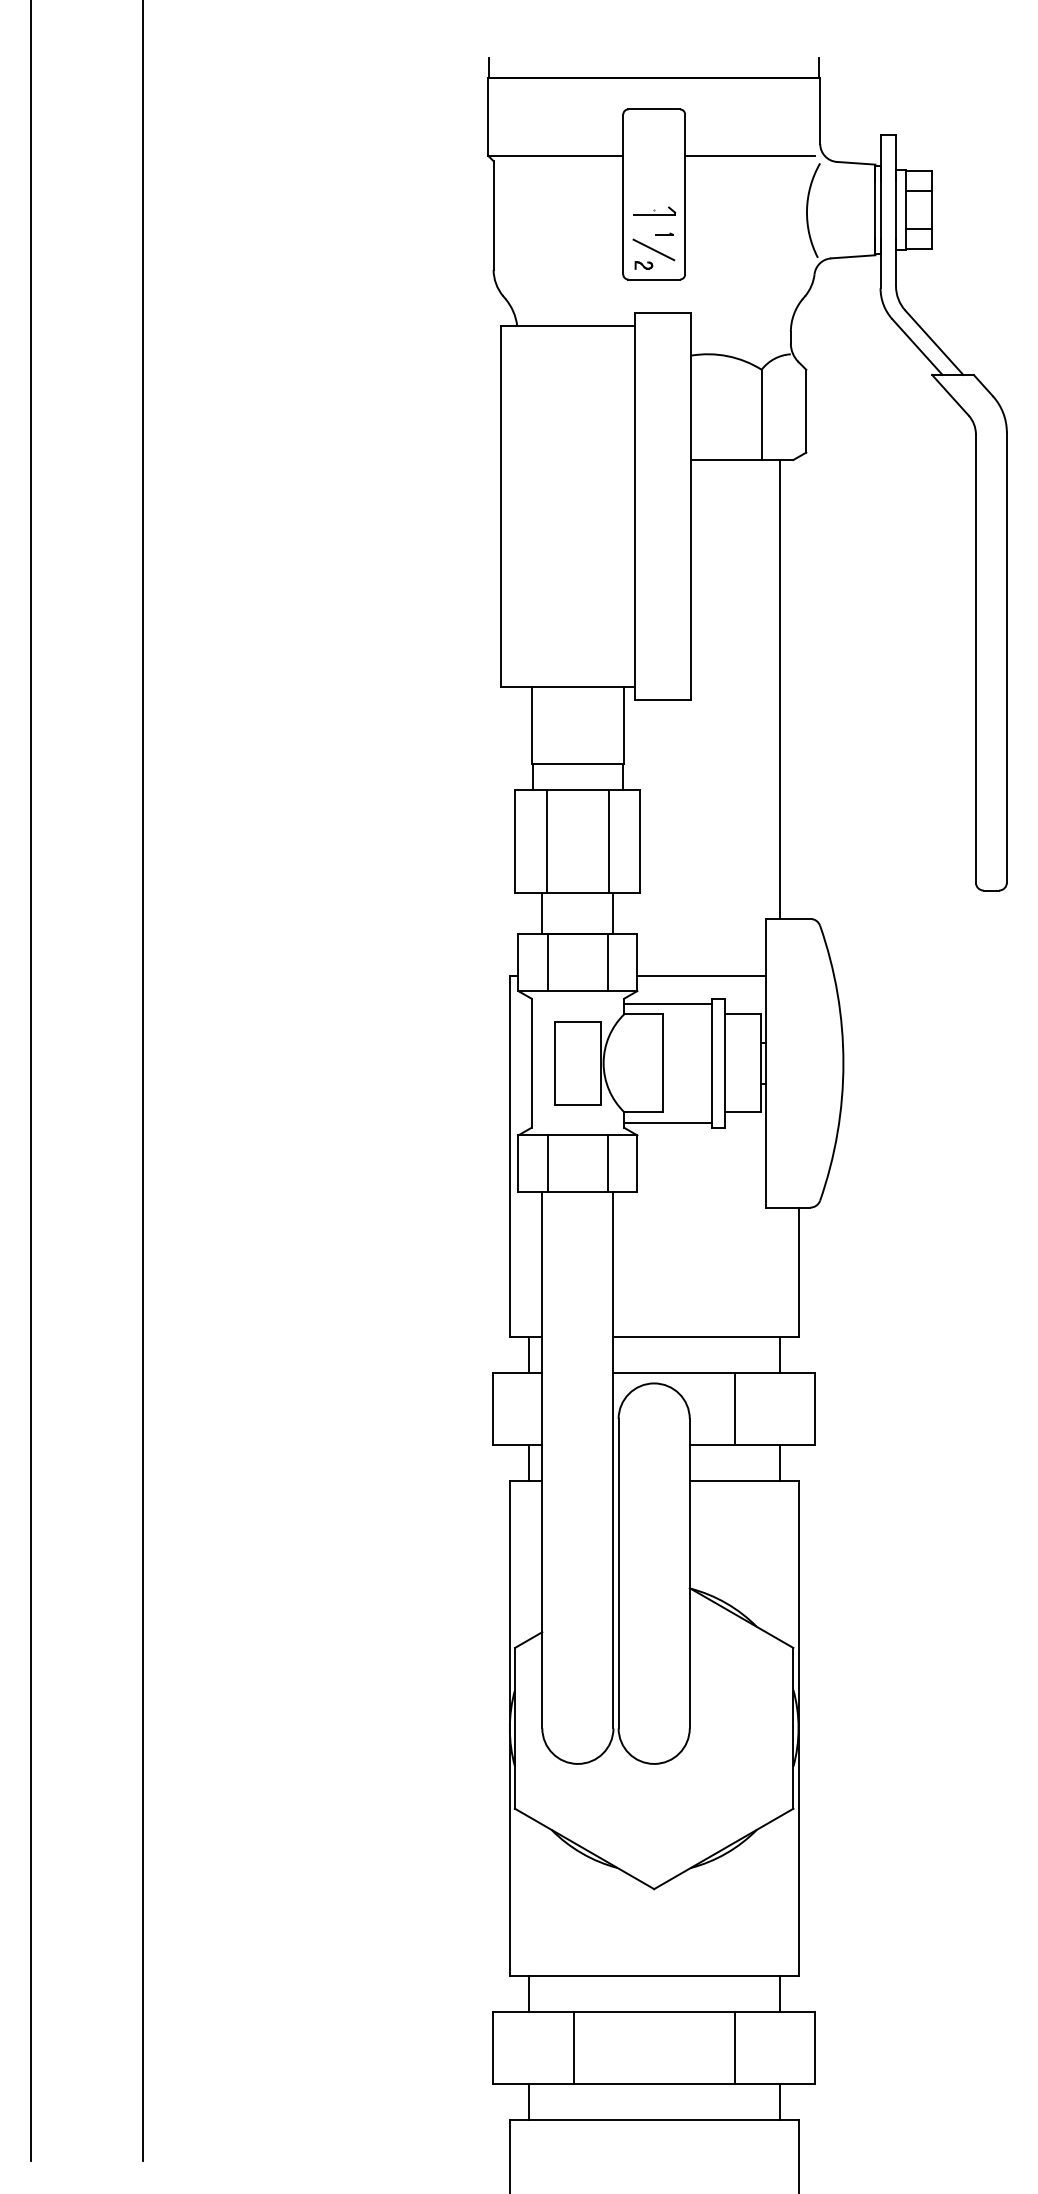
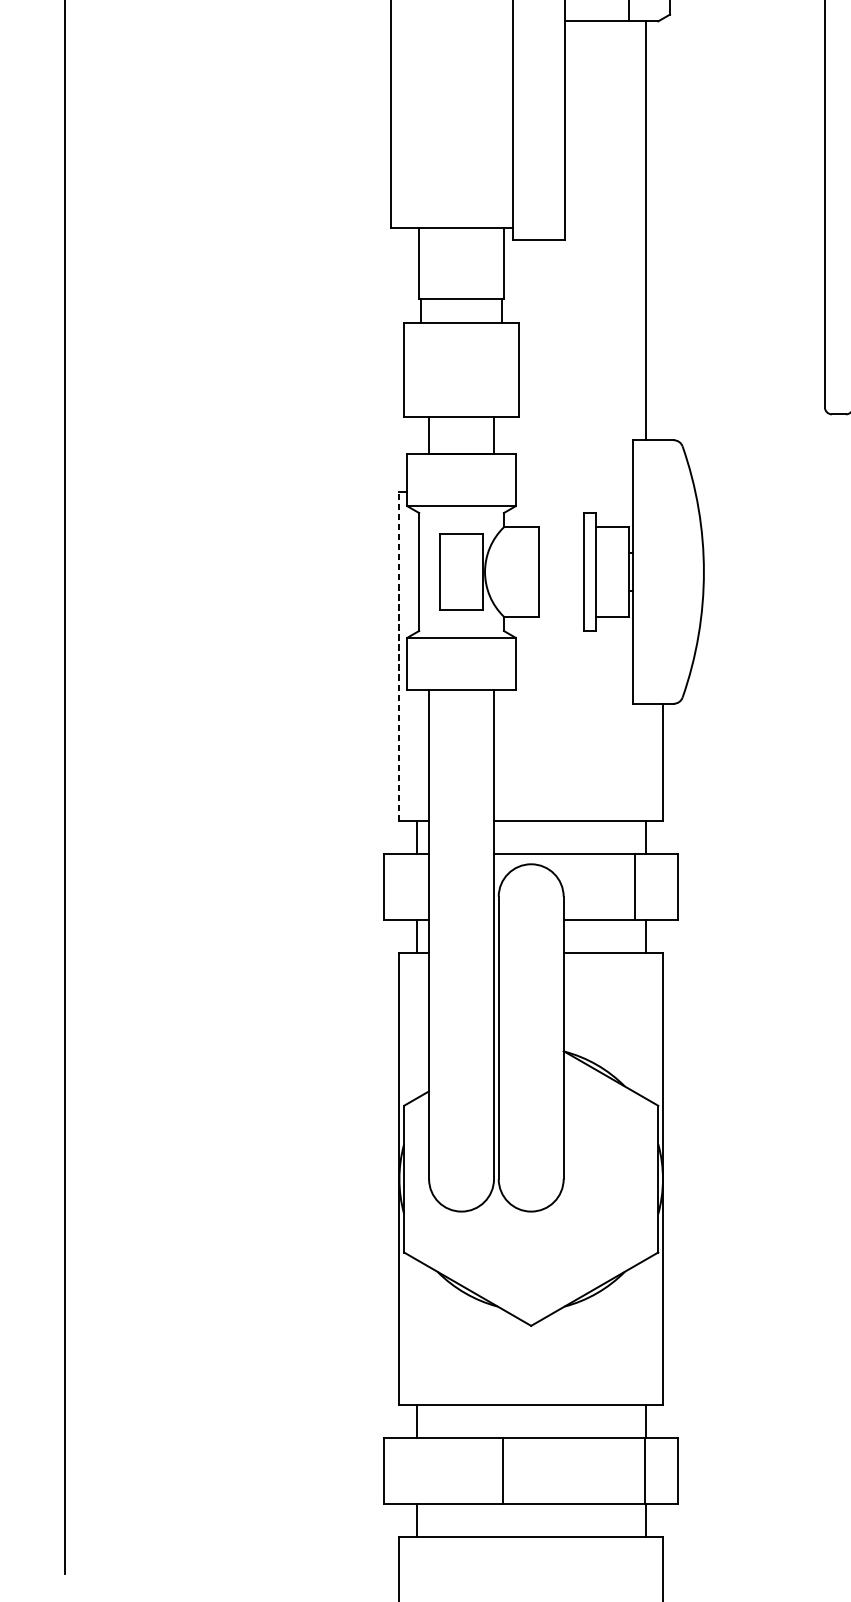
line: (546, 841) -> (432, 369), removed
line: (609, 841) -> (490, 369), removed
line: (548, 962) -> (434, 480), removed
line: (607, 962) -> (488, 480), removed
line: (701, 975) -> (574, 491), removed
line: (667, 1003) -> (543, 517), removed
line: (667, 1122) -> (543, 626), removed
line: (509, 1155) -> (399, 656), solid -> dashed
line: (548, 1163) -> (434, 663), removed
line: (607, 1163) -> (488, 663), removed
line: (734, 1408) -> (634, 887), moved
line: (573, 2047) -> (502, 1470), moved
line: (734, 2047) -> (644, 1470), moved

